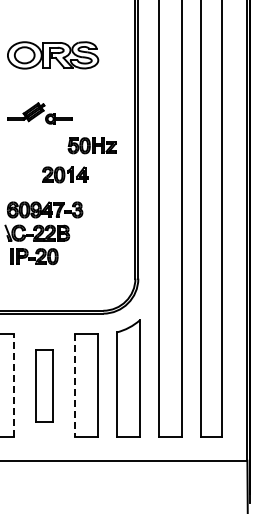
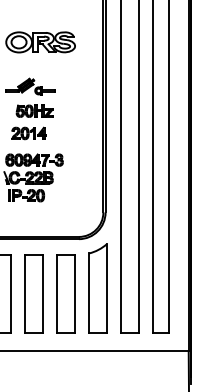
part: (91, 145) -> (34, 111), moved
part: (65, 174) -> (29, 133), moved
line: (14, 385) -> (11, 293), dashed -> solid
part: (44, 385) -> (34, 293), size x1.43
line: (74, 385) -> (56, 293), dashed -> solid

